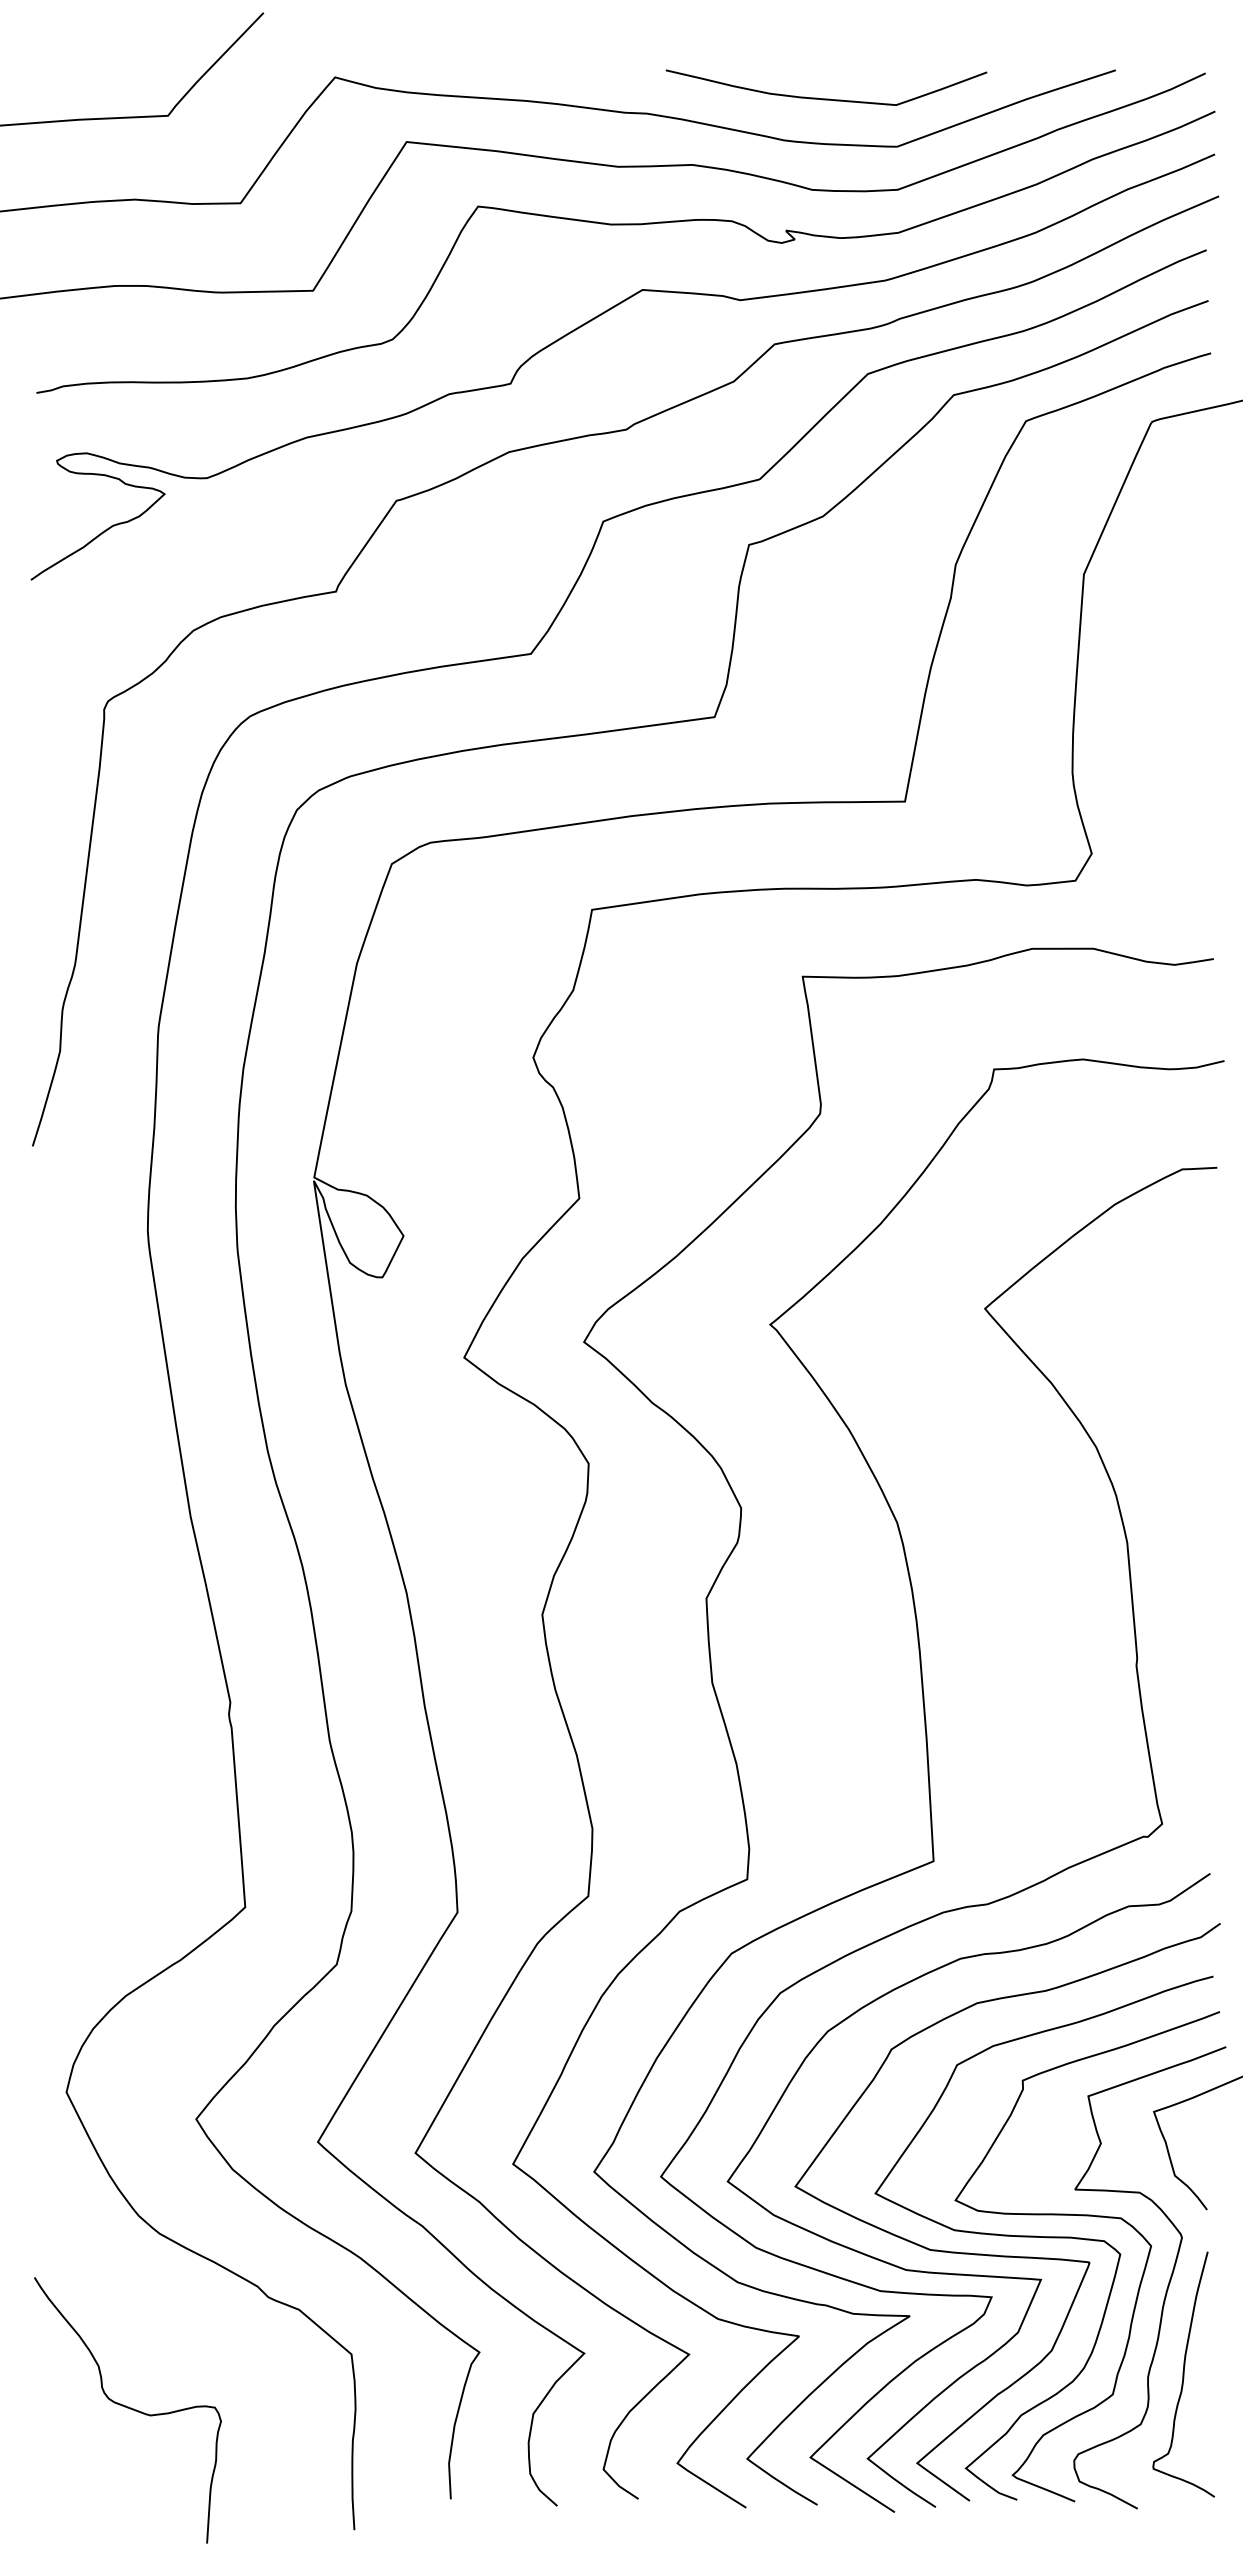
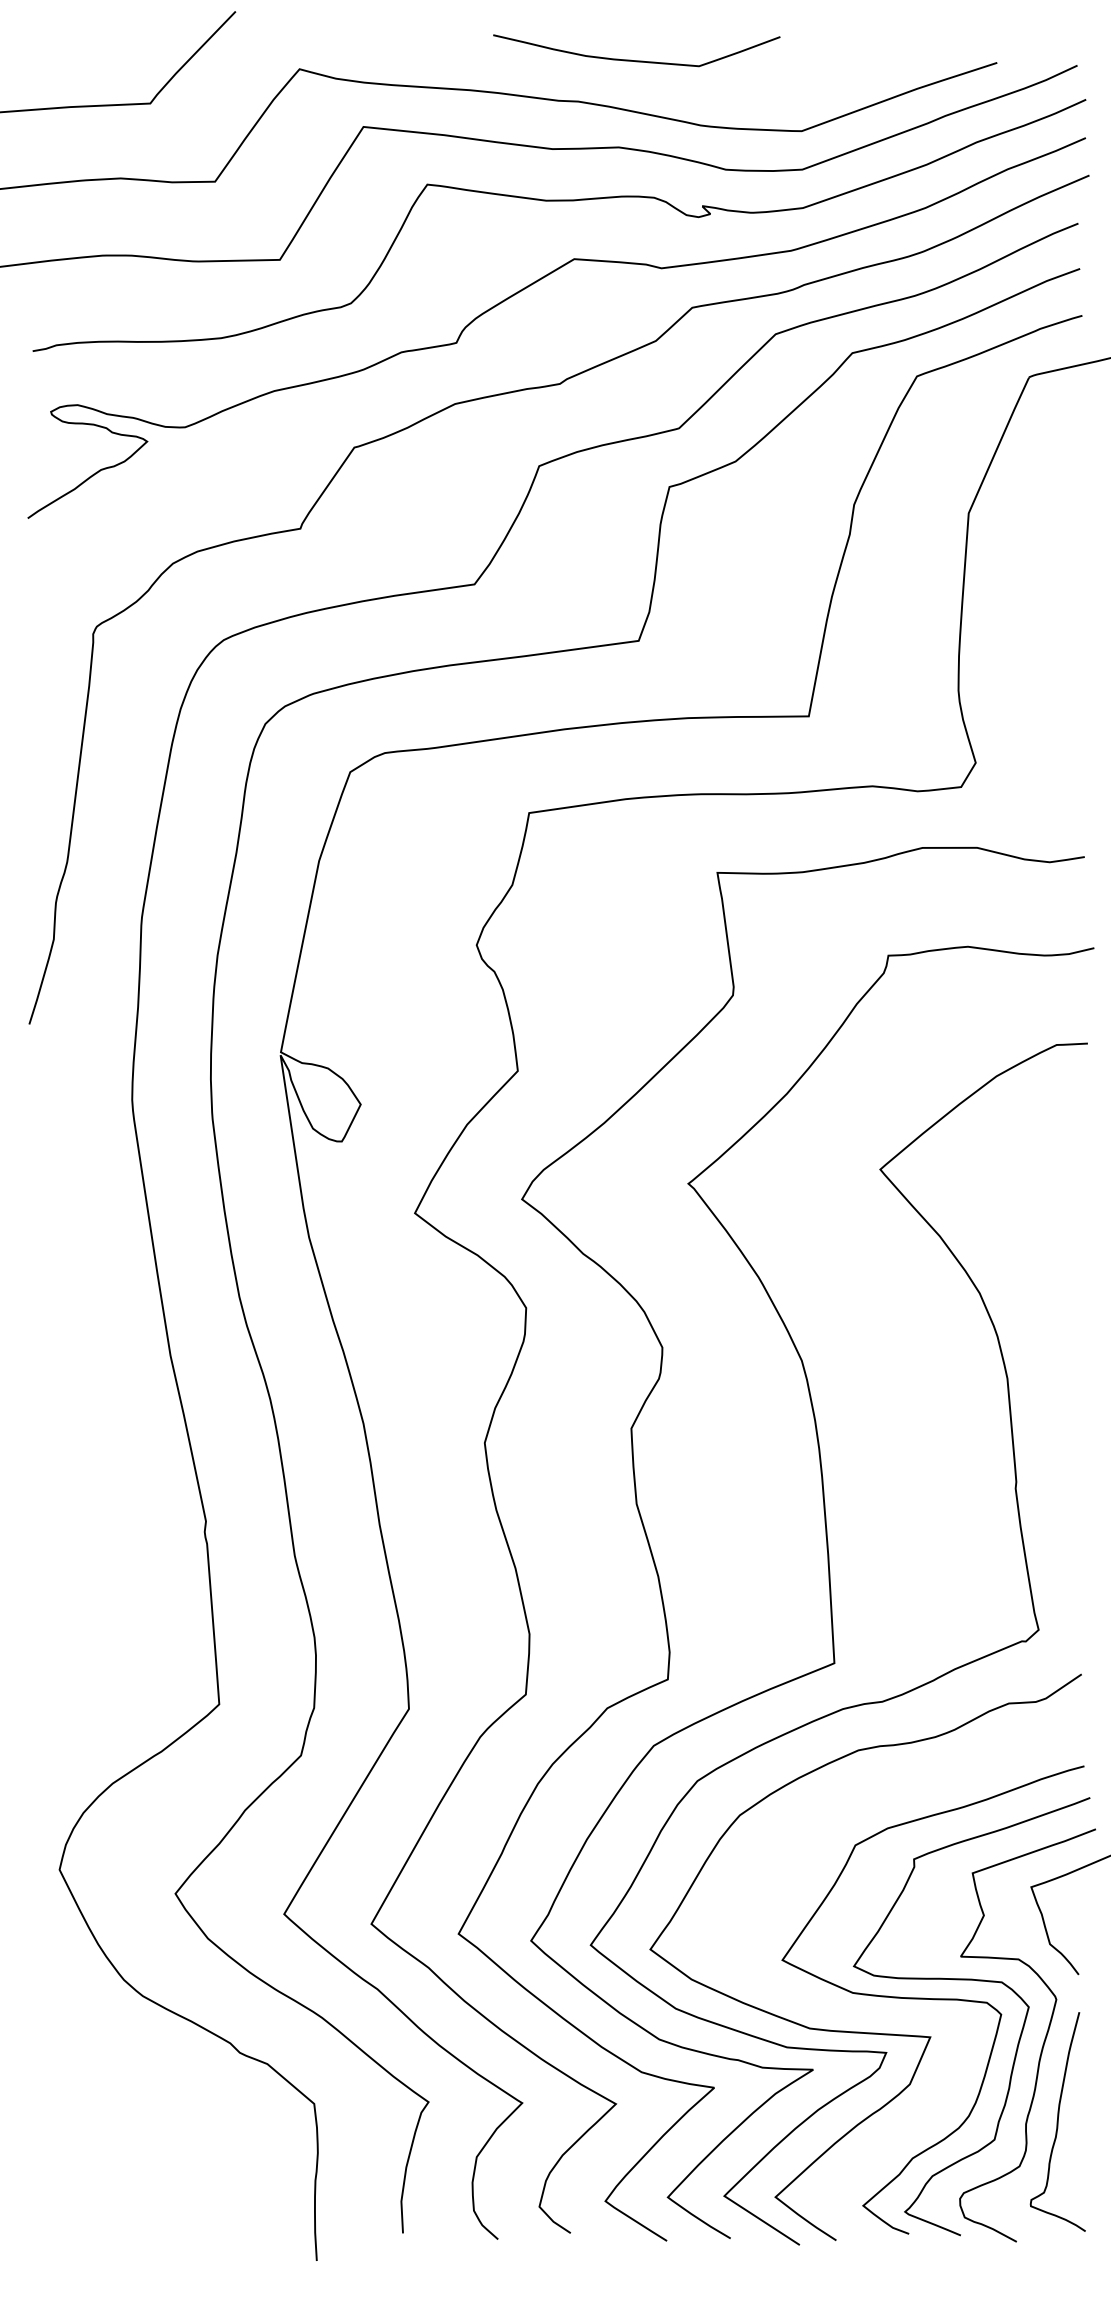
curve: (826, 98) -> (636, 60), moved
curve: (1007, 2255) -> (900, 2015), removed
curve: (127, 2408) -> (114, 2152), removed

